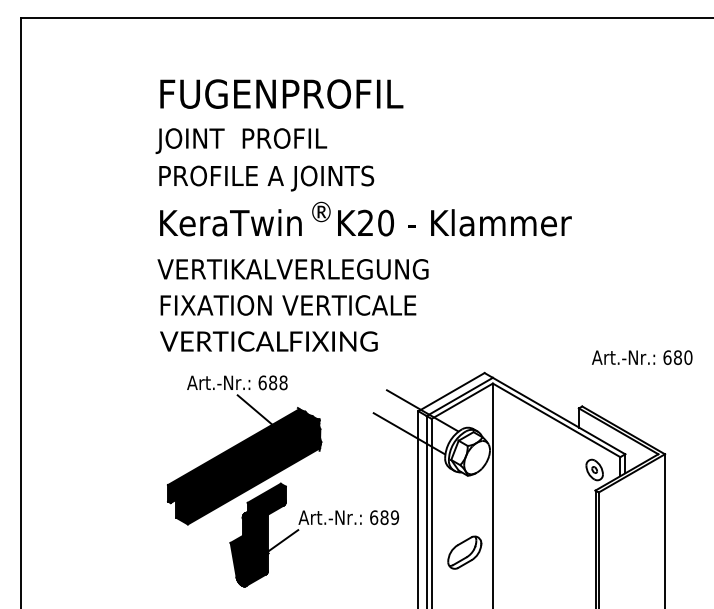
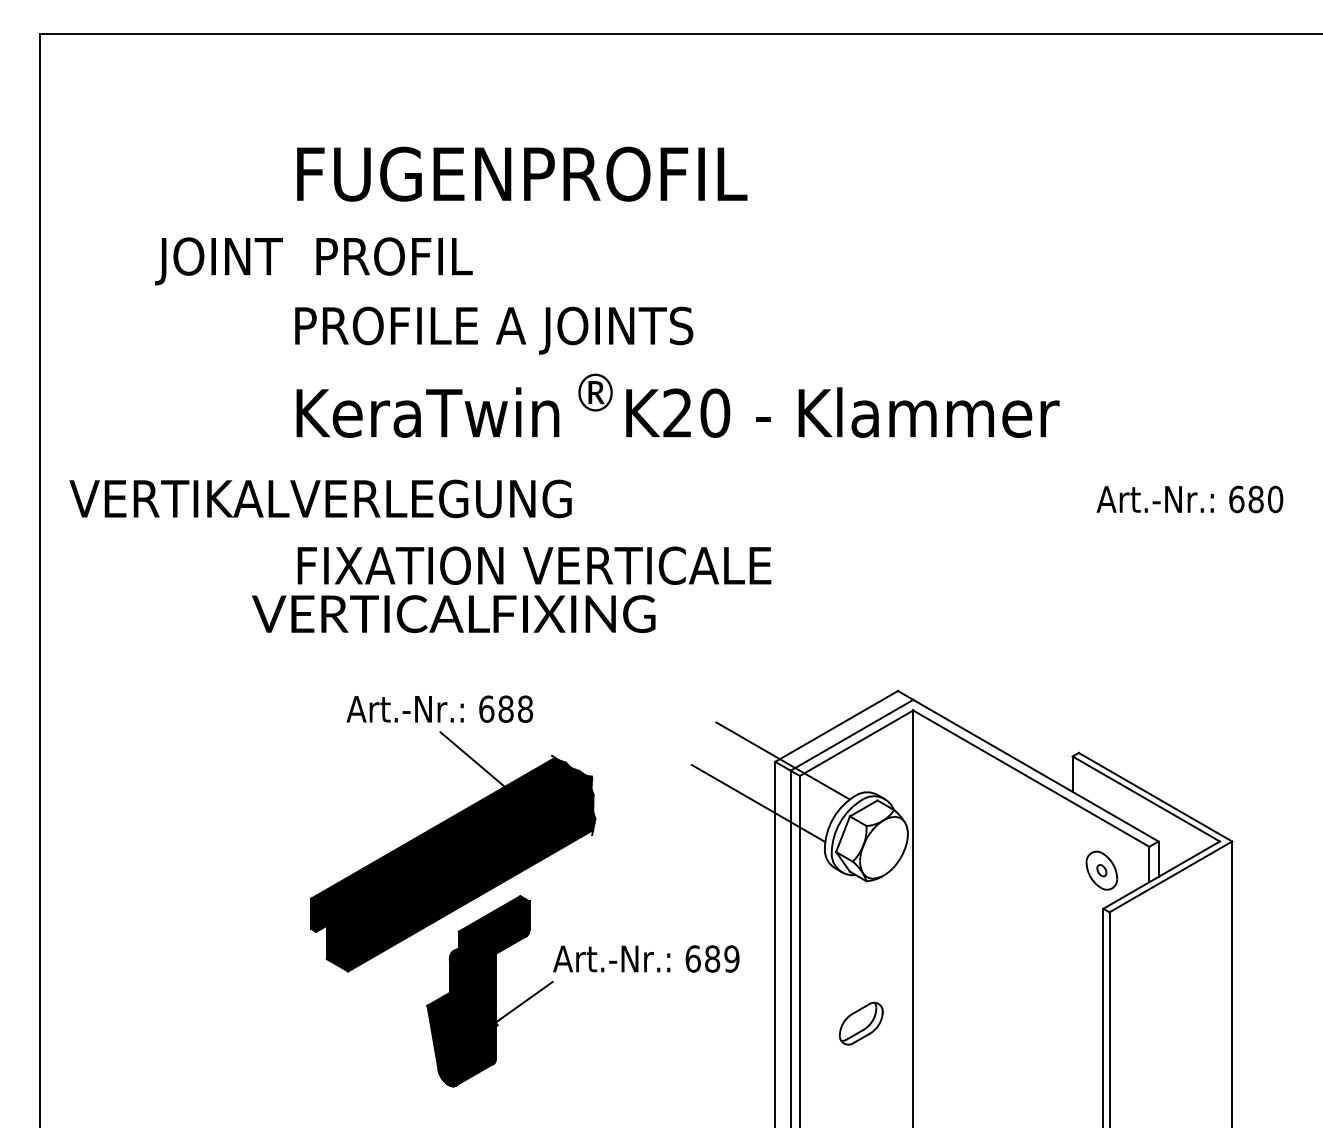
text: (241, 140) -> (314, 260), moved
text: (292, 269) -> (319, 499), moved
text: (268, 341) -> (453, 614), moved
text: (642, 357) -> (1190, 499), moved
part: (464, 552) -> (860, 1023), size x0.7

